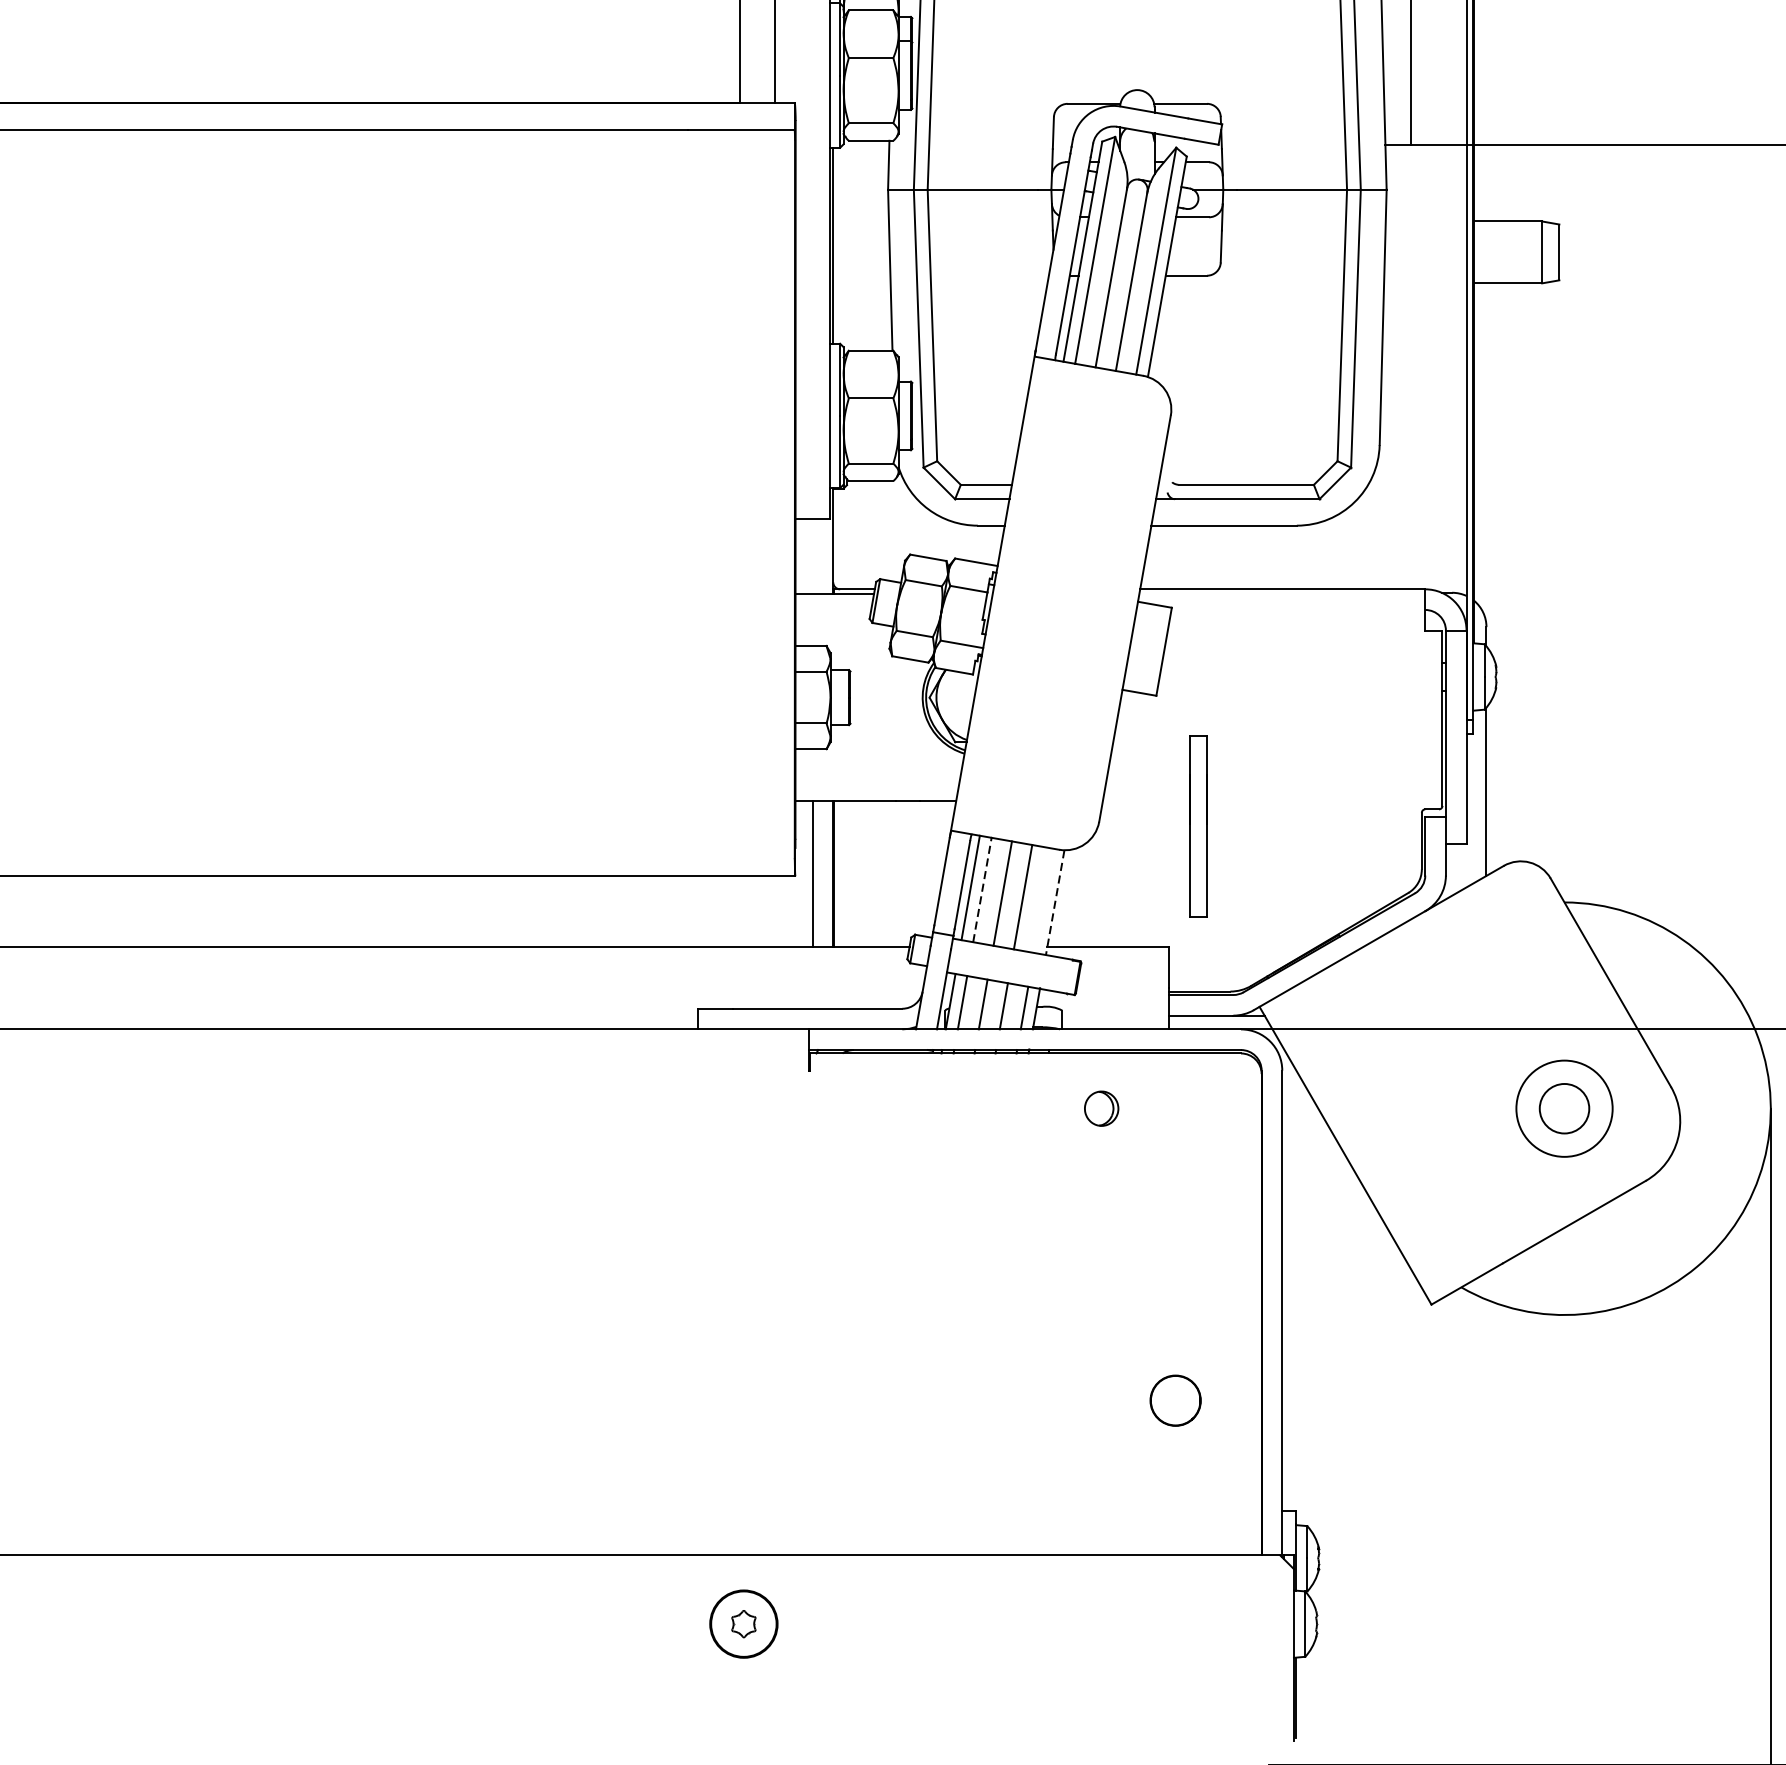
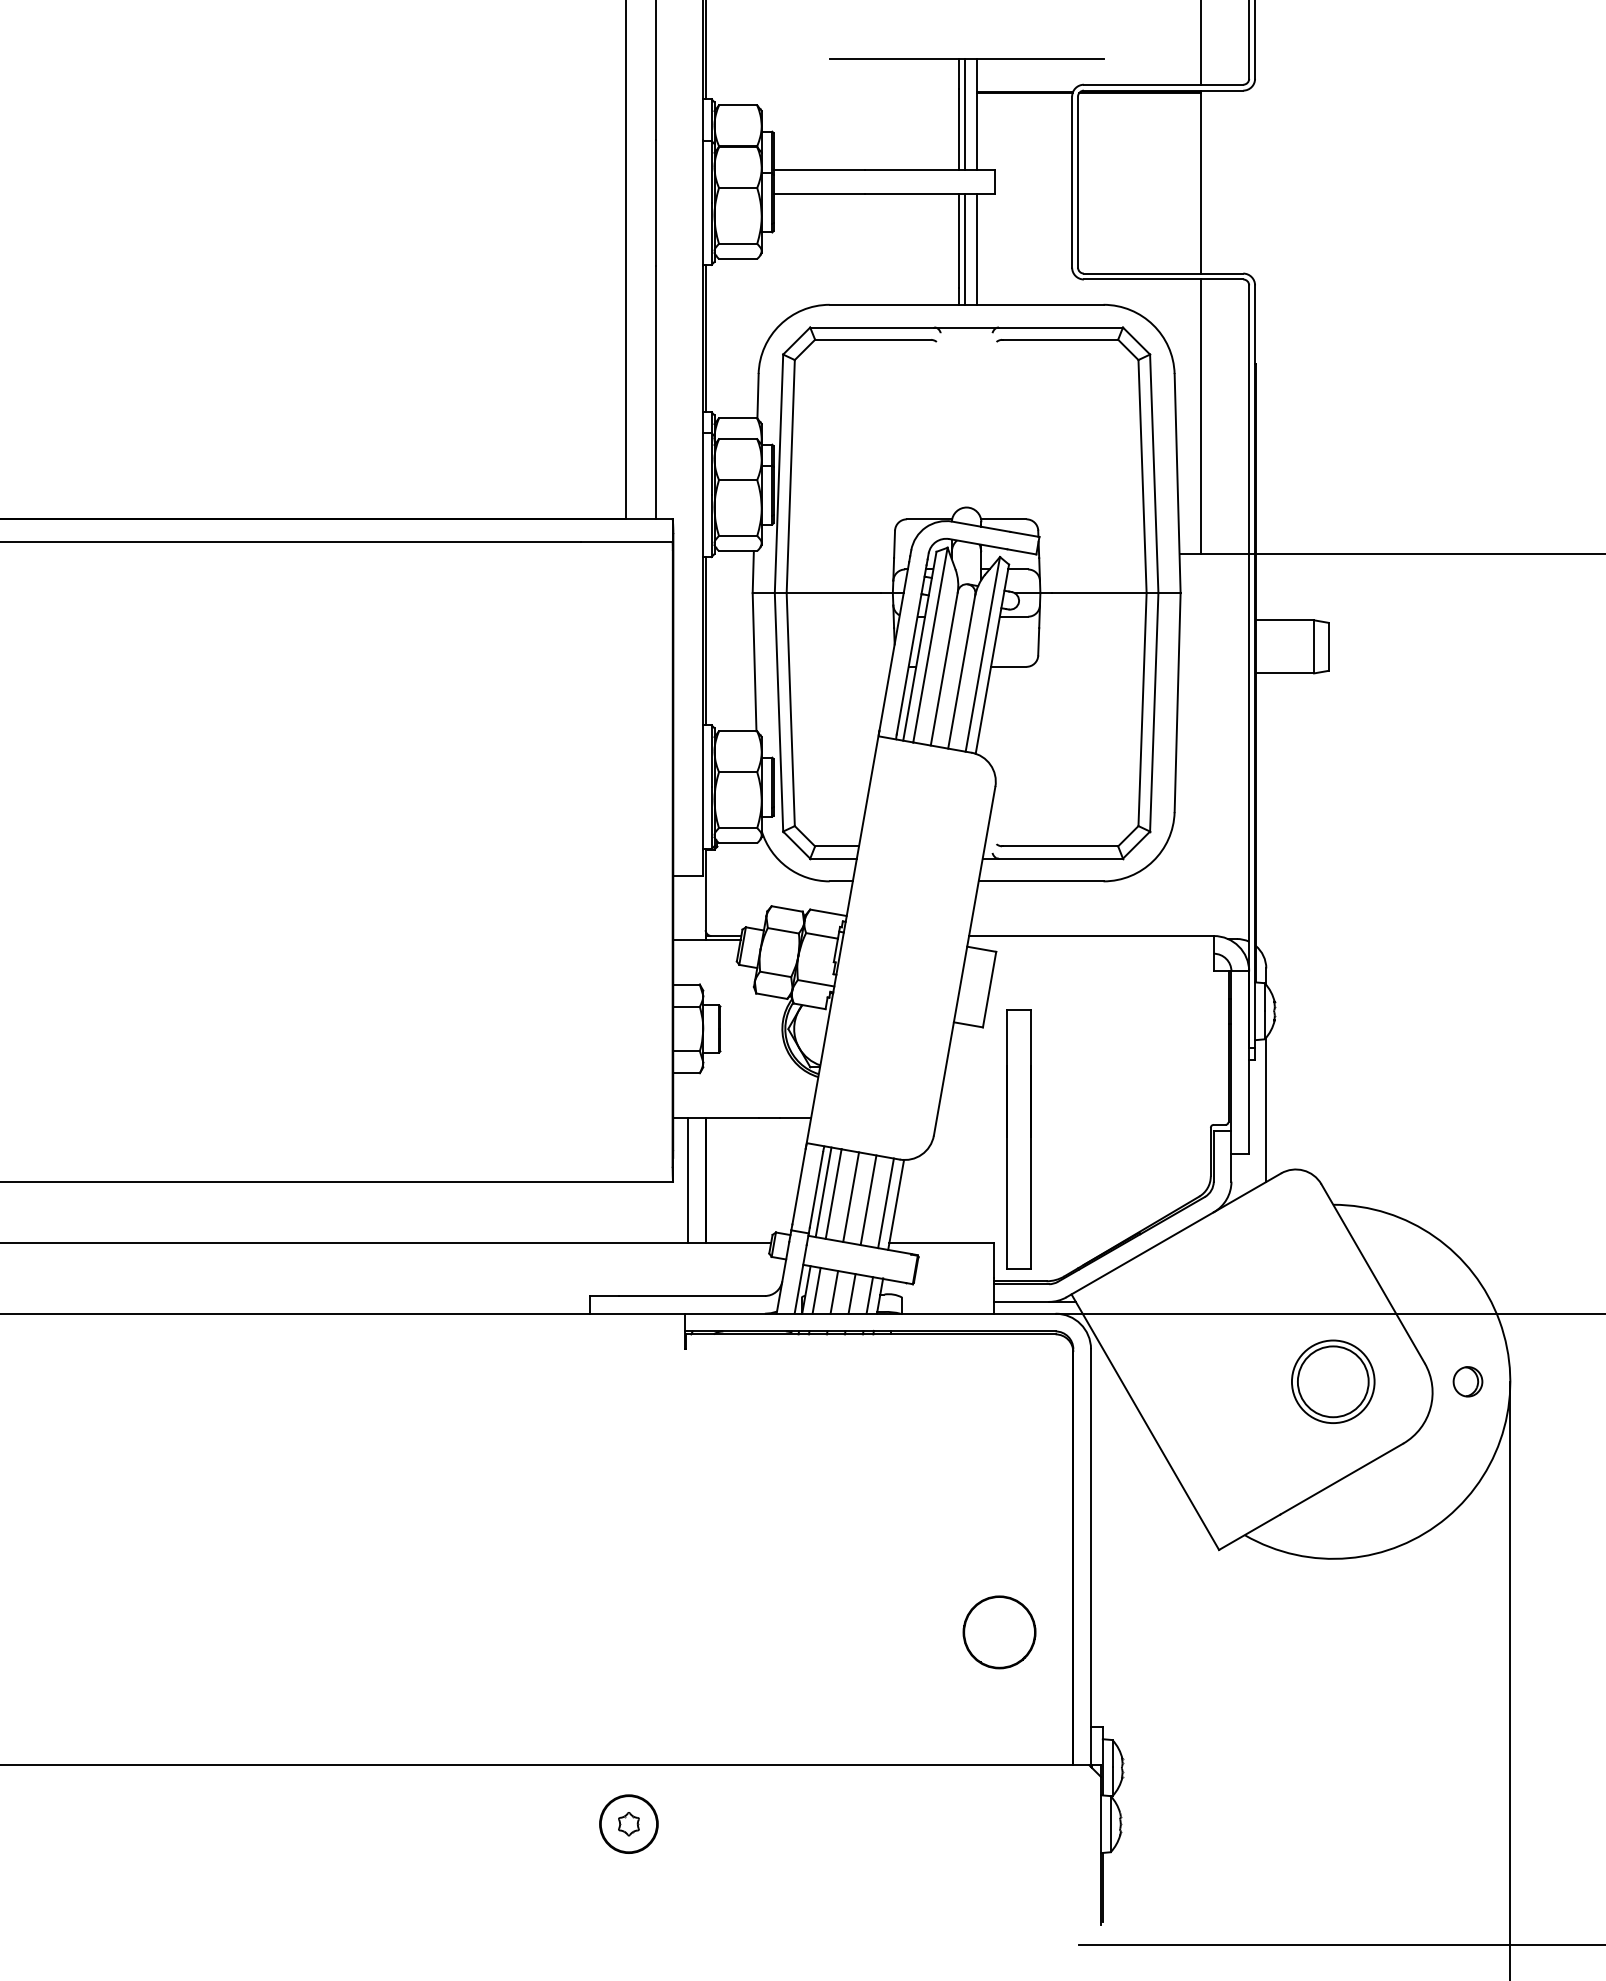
part: (1197, 826) -> (1018, 1139), size x1.67
line: (982, 889) -> (833, 1193), dashed -> solid
line: (1042, 900) -> (885, 1203), added
line: (1055, 902) -> (896, 1204), dashed -> solid
part: (1101, 1108) -> (1467, 1381), moved
circle: (1563, 1108) -> (1332, 1381), size x1.67
part: (1175, 1400) -> (999, 1632), size x1.67

